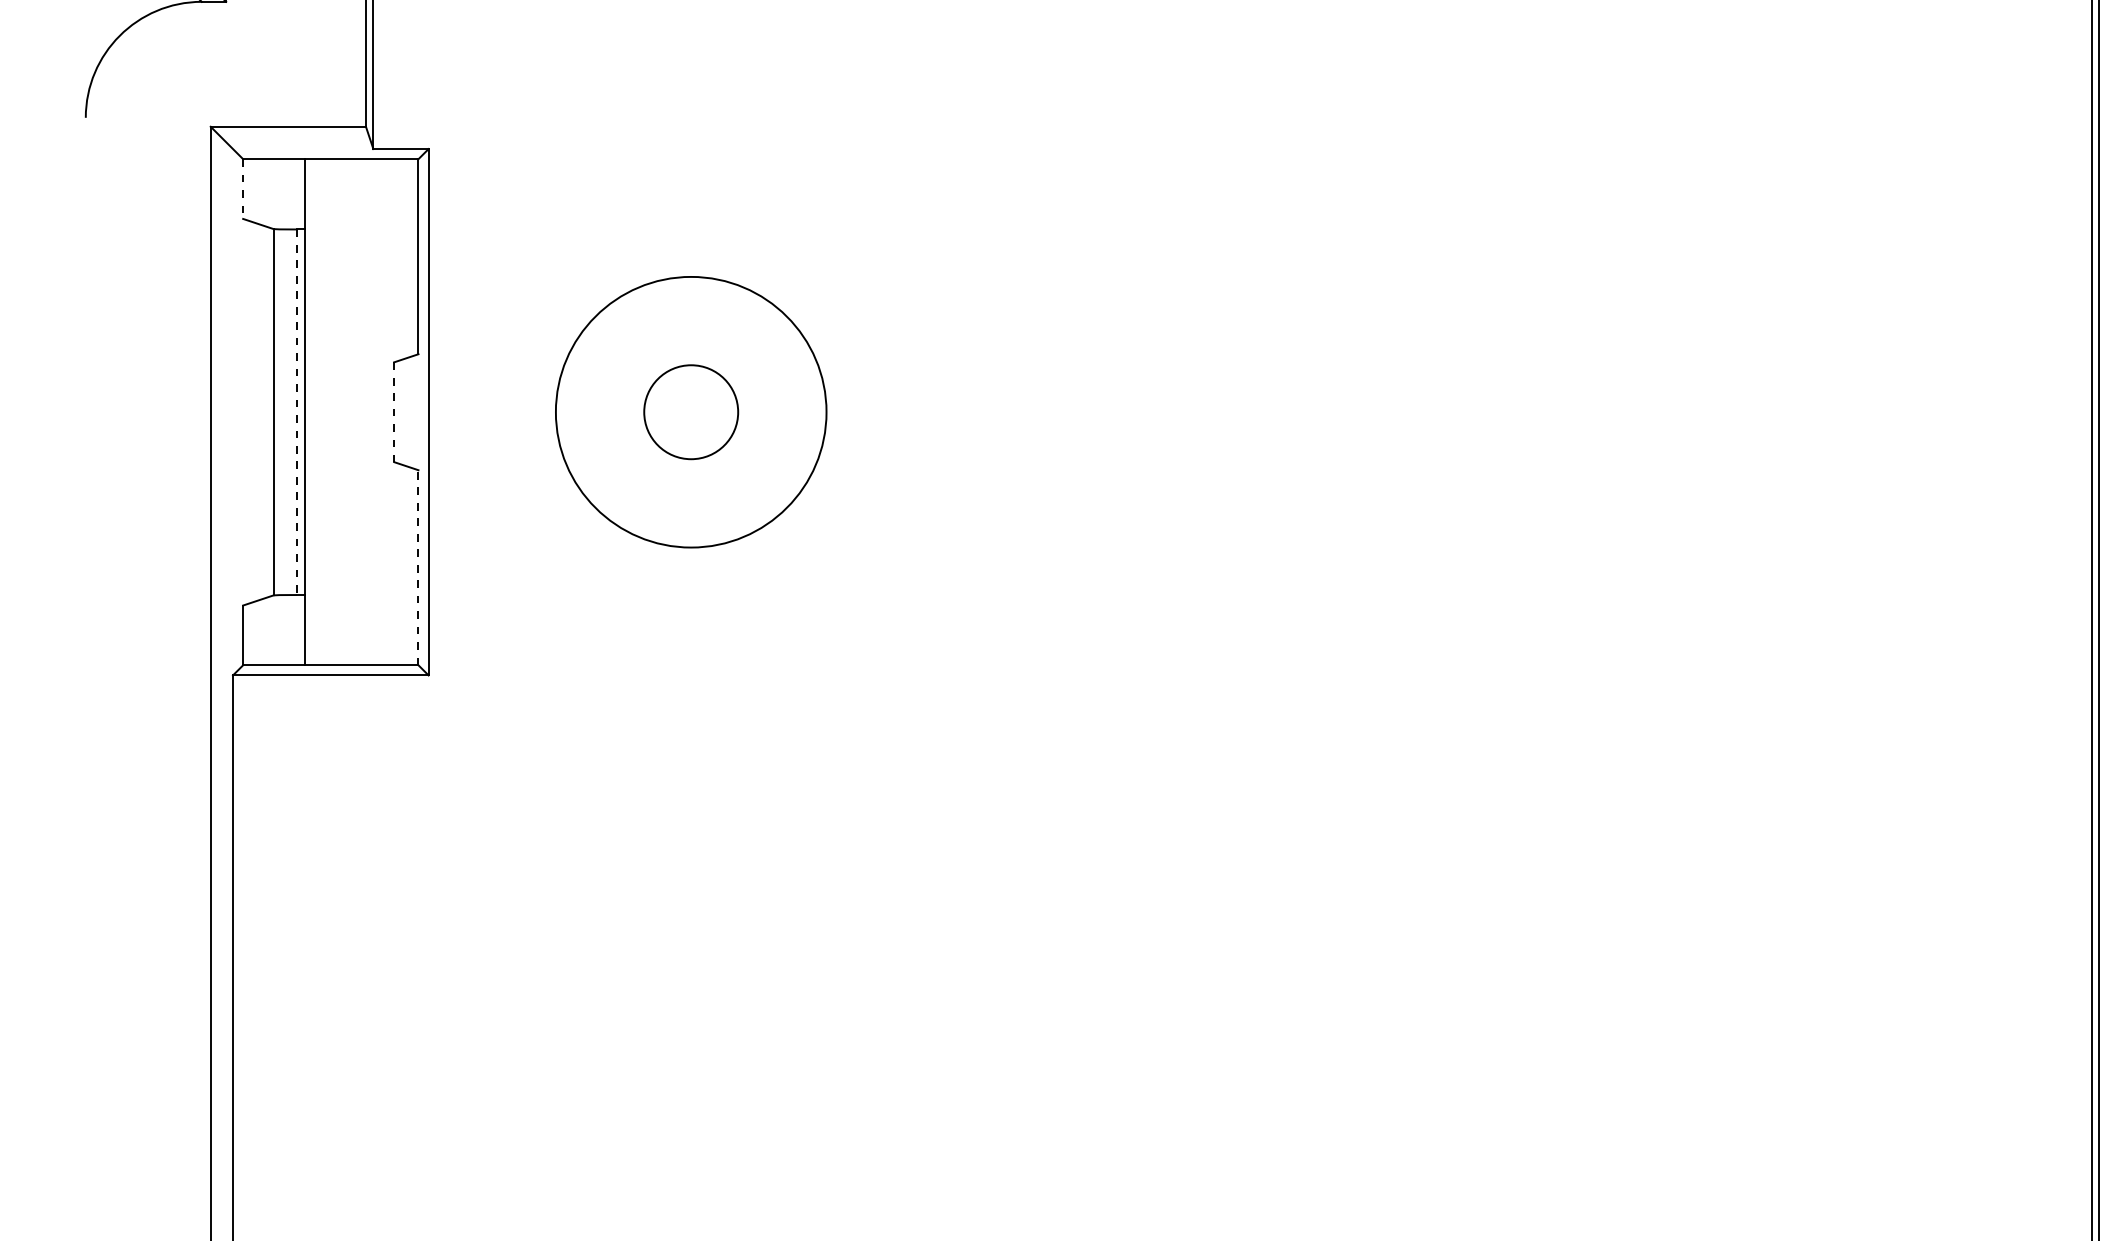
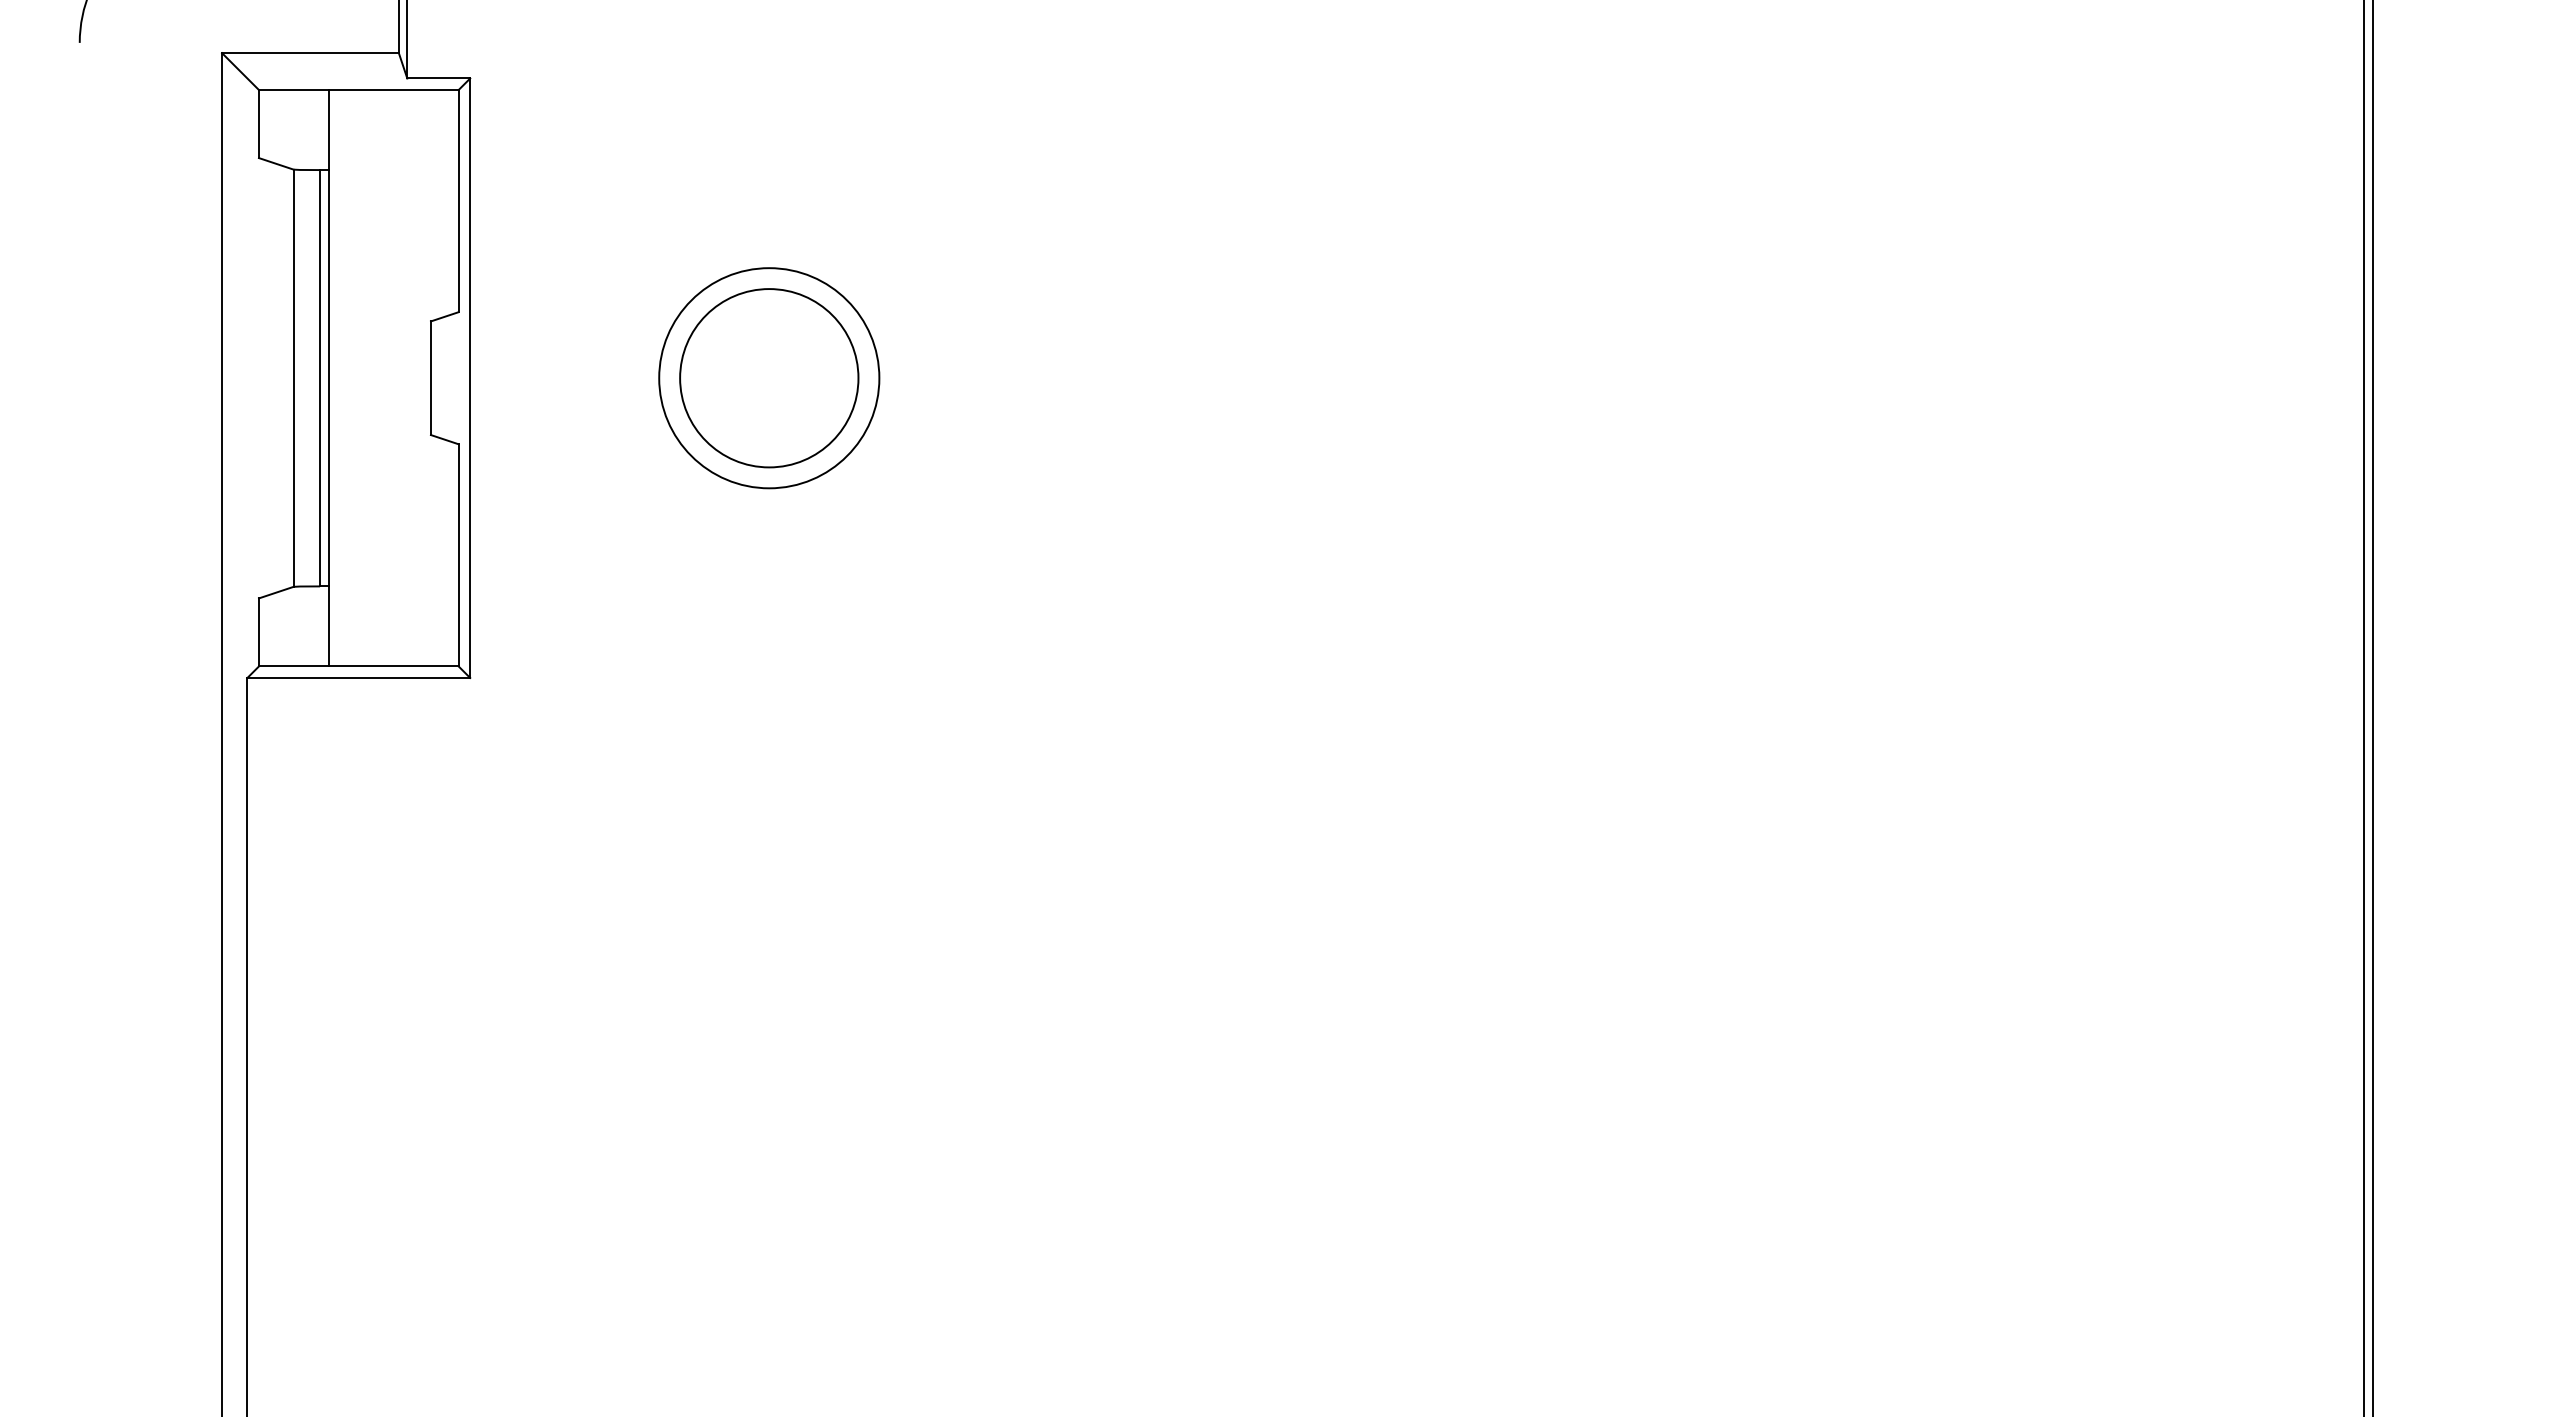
line: (242, 189) -> (258, 124), dashed -> solid
line: (297, 412) -> (320, 378), dashed -> solid
line: (393, 412) -> (430, 378), dashed -> solid
circle: (691, 412) -> (769, 378), size x0.71
circle: (691, 412) -> (769, 378), size x1.67
line: (418, 567) -> (458, 554), dashed -> solid

